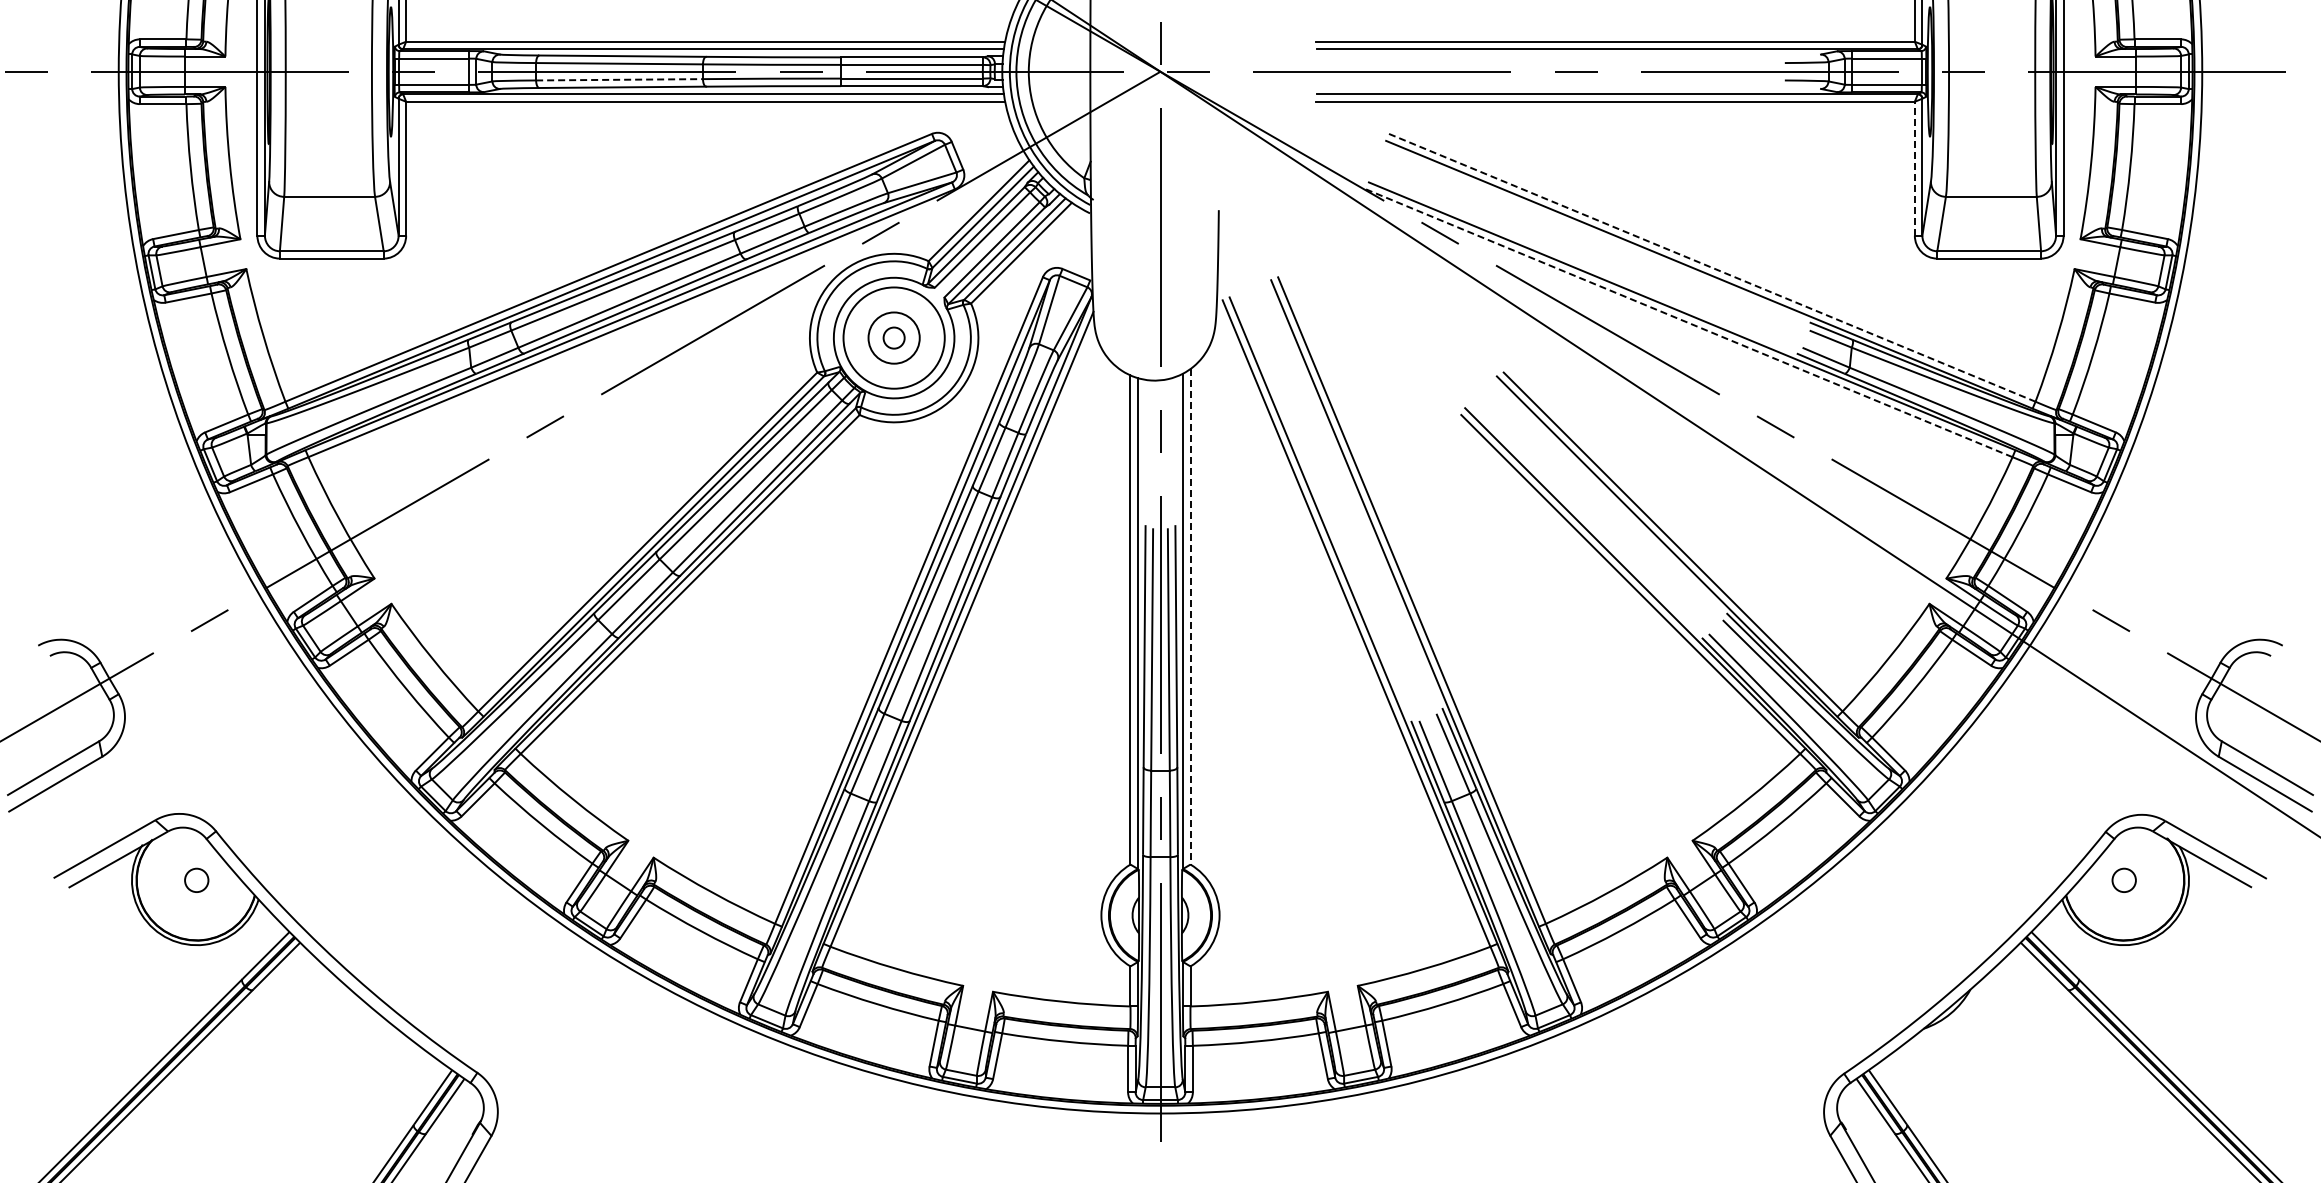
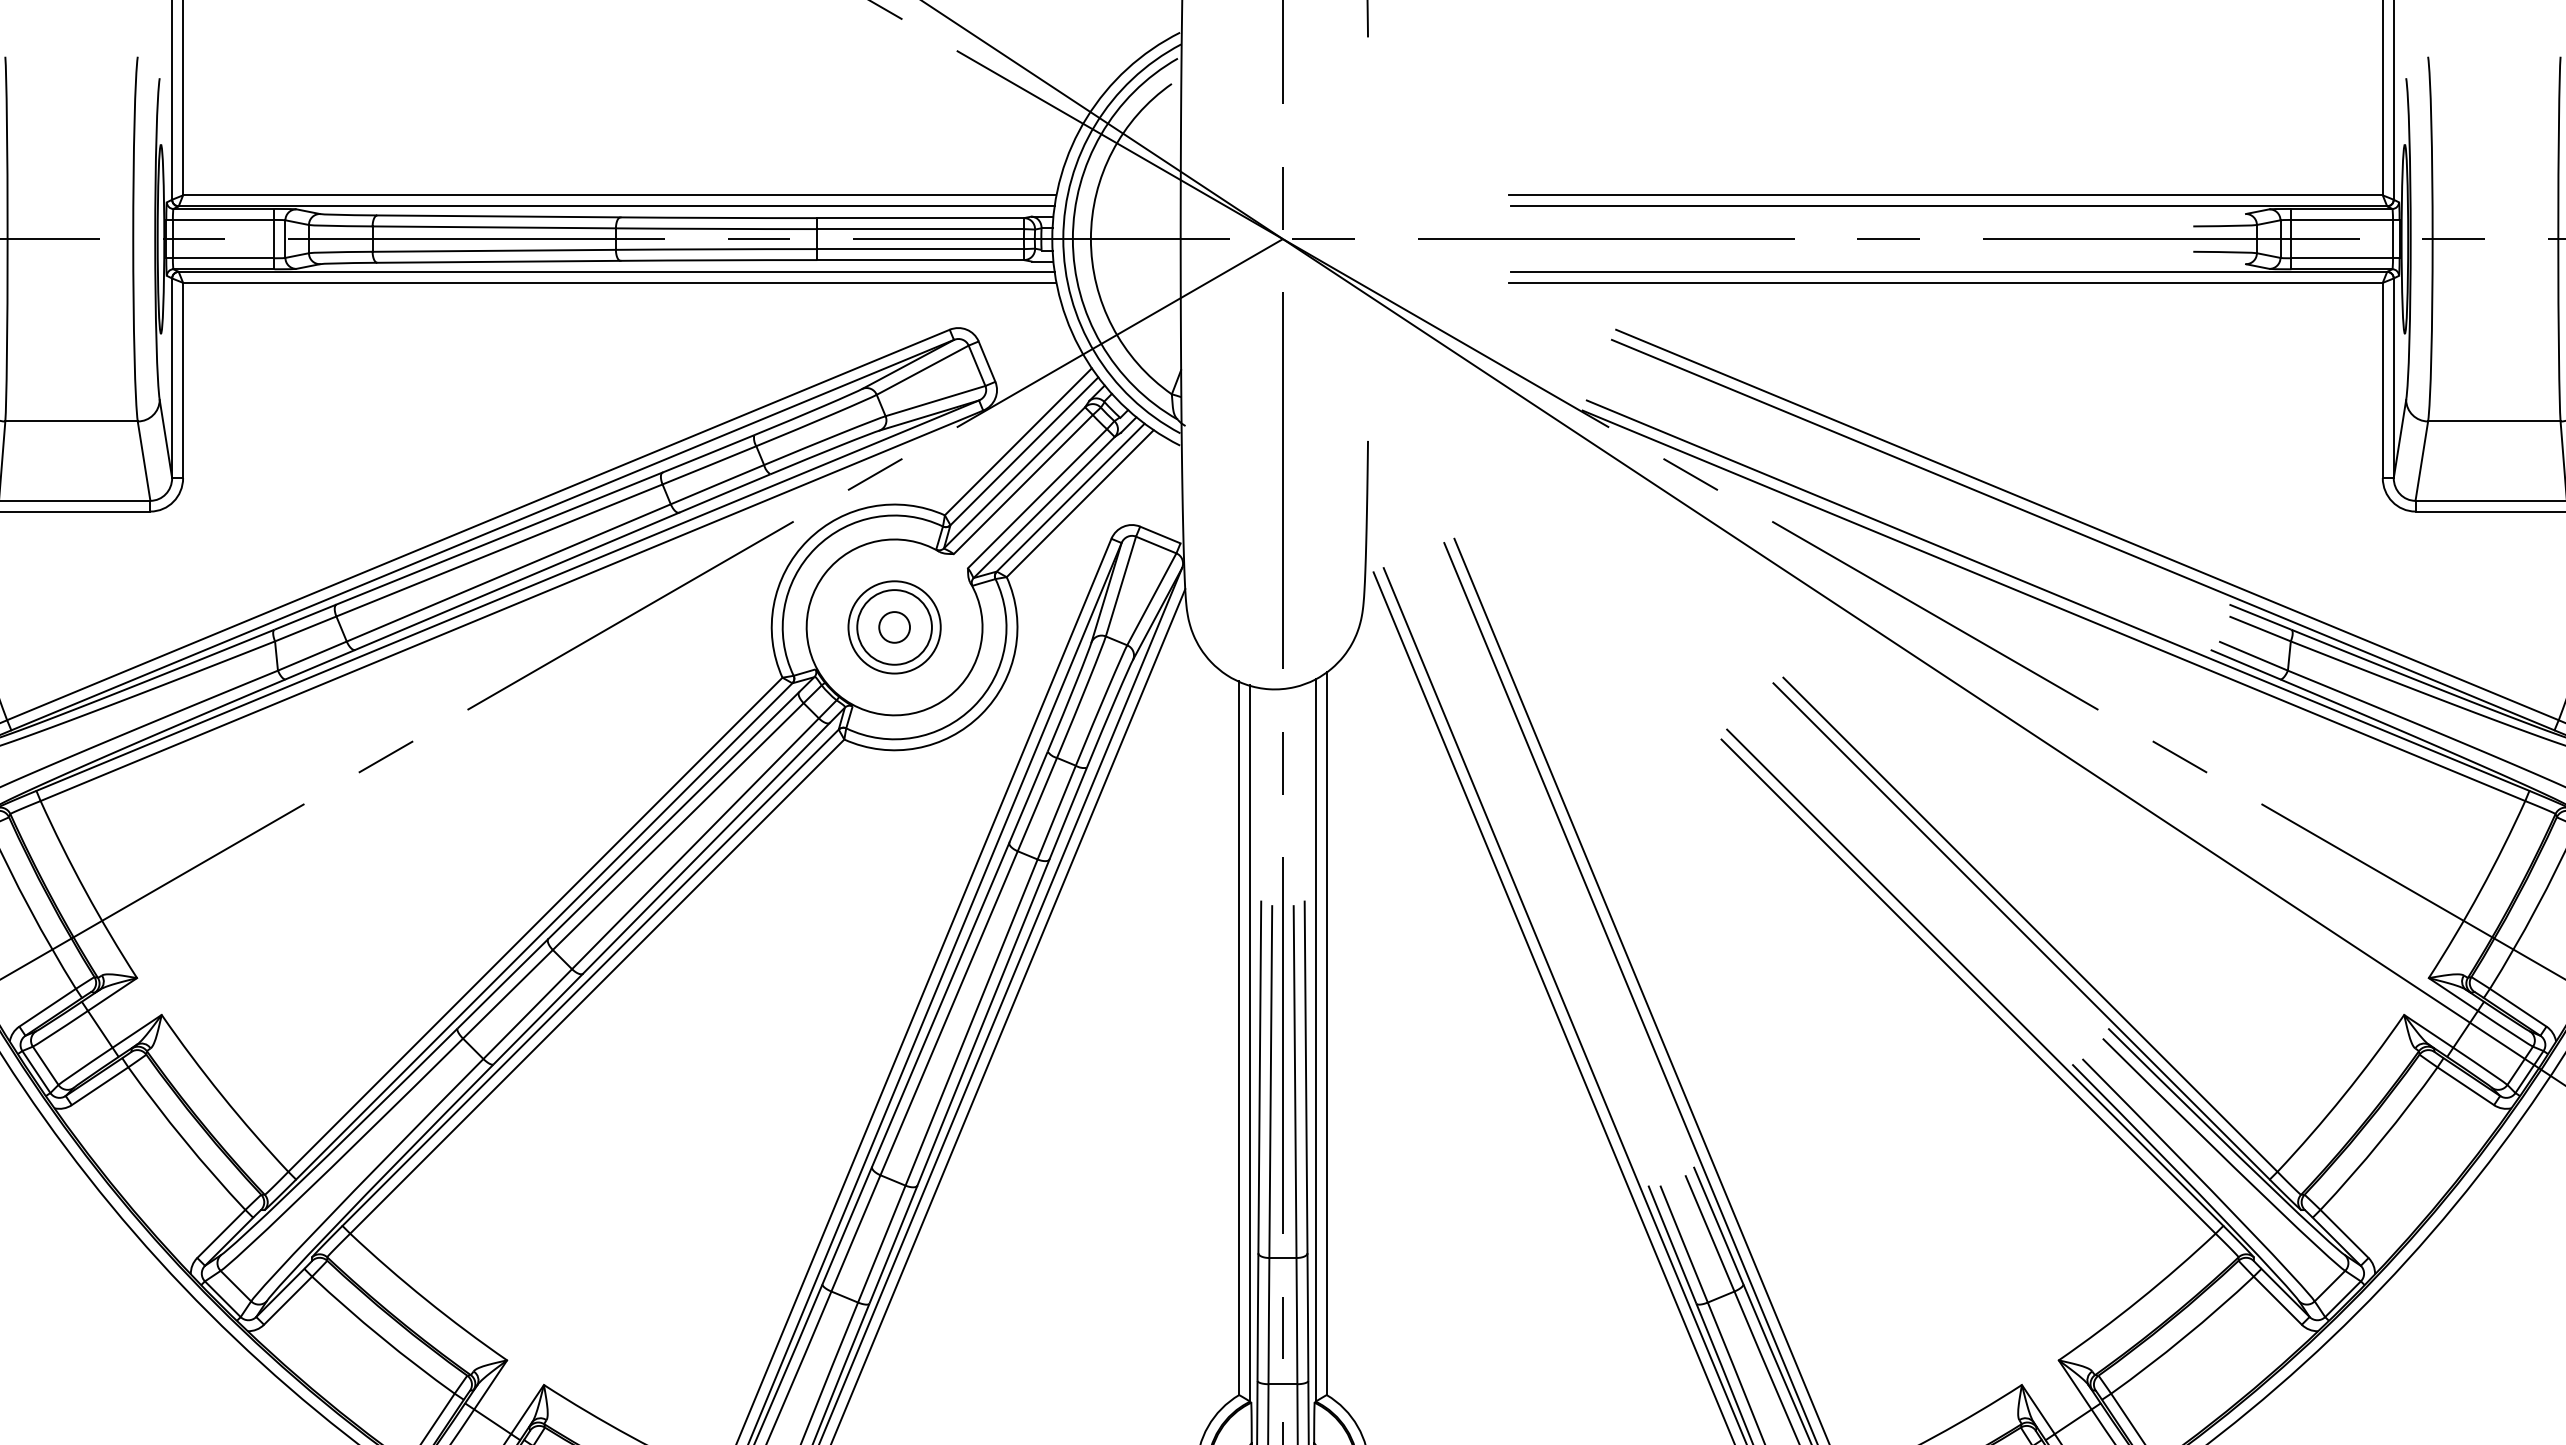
line: (620, 79) -> (495, 250), dashed -> solid
line: (1914, 168) -> (2382, 380), dashed -> solid
line: (1712, 267) -> (2087, 524), dashed -> solid
line: (1689, 323) -> (2054, 606), dashed -> solid
circle: (893, 337) -> (893, 626), size x0.62
line: (1190, 616) -> (1326, 1033), dashed -> solid

